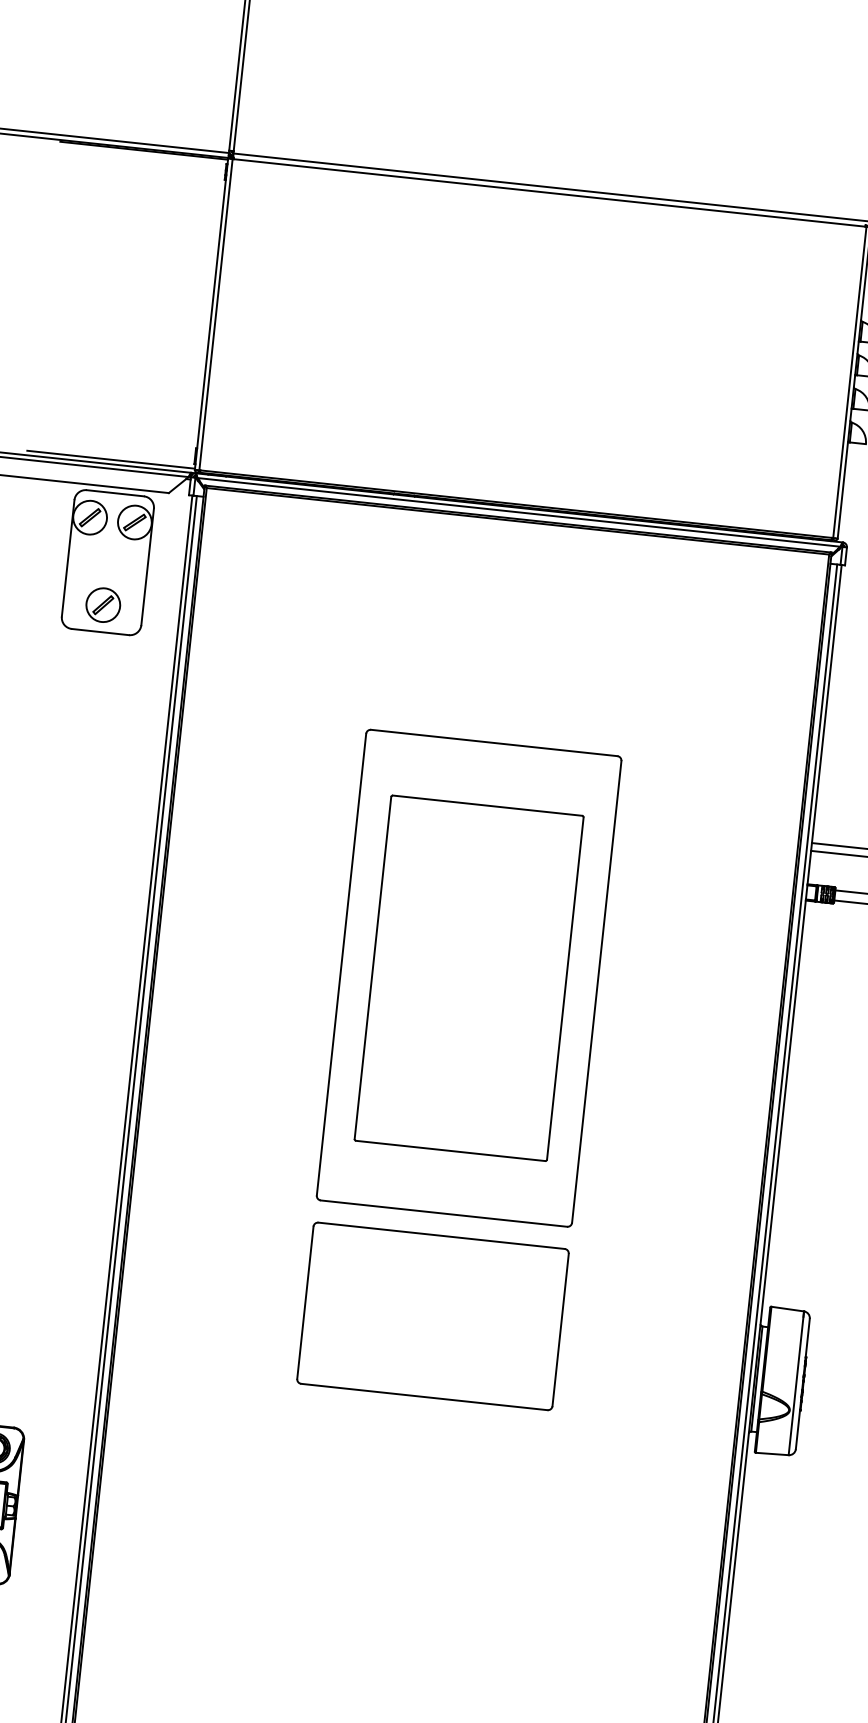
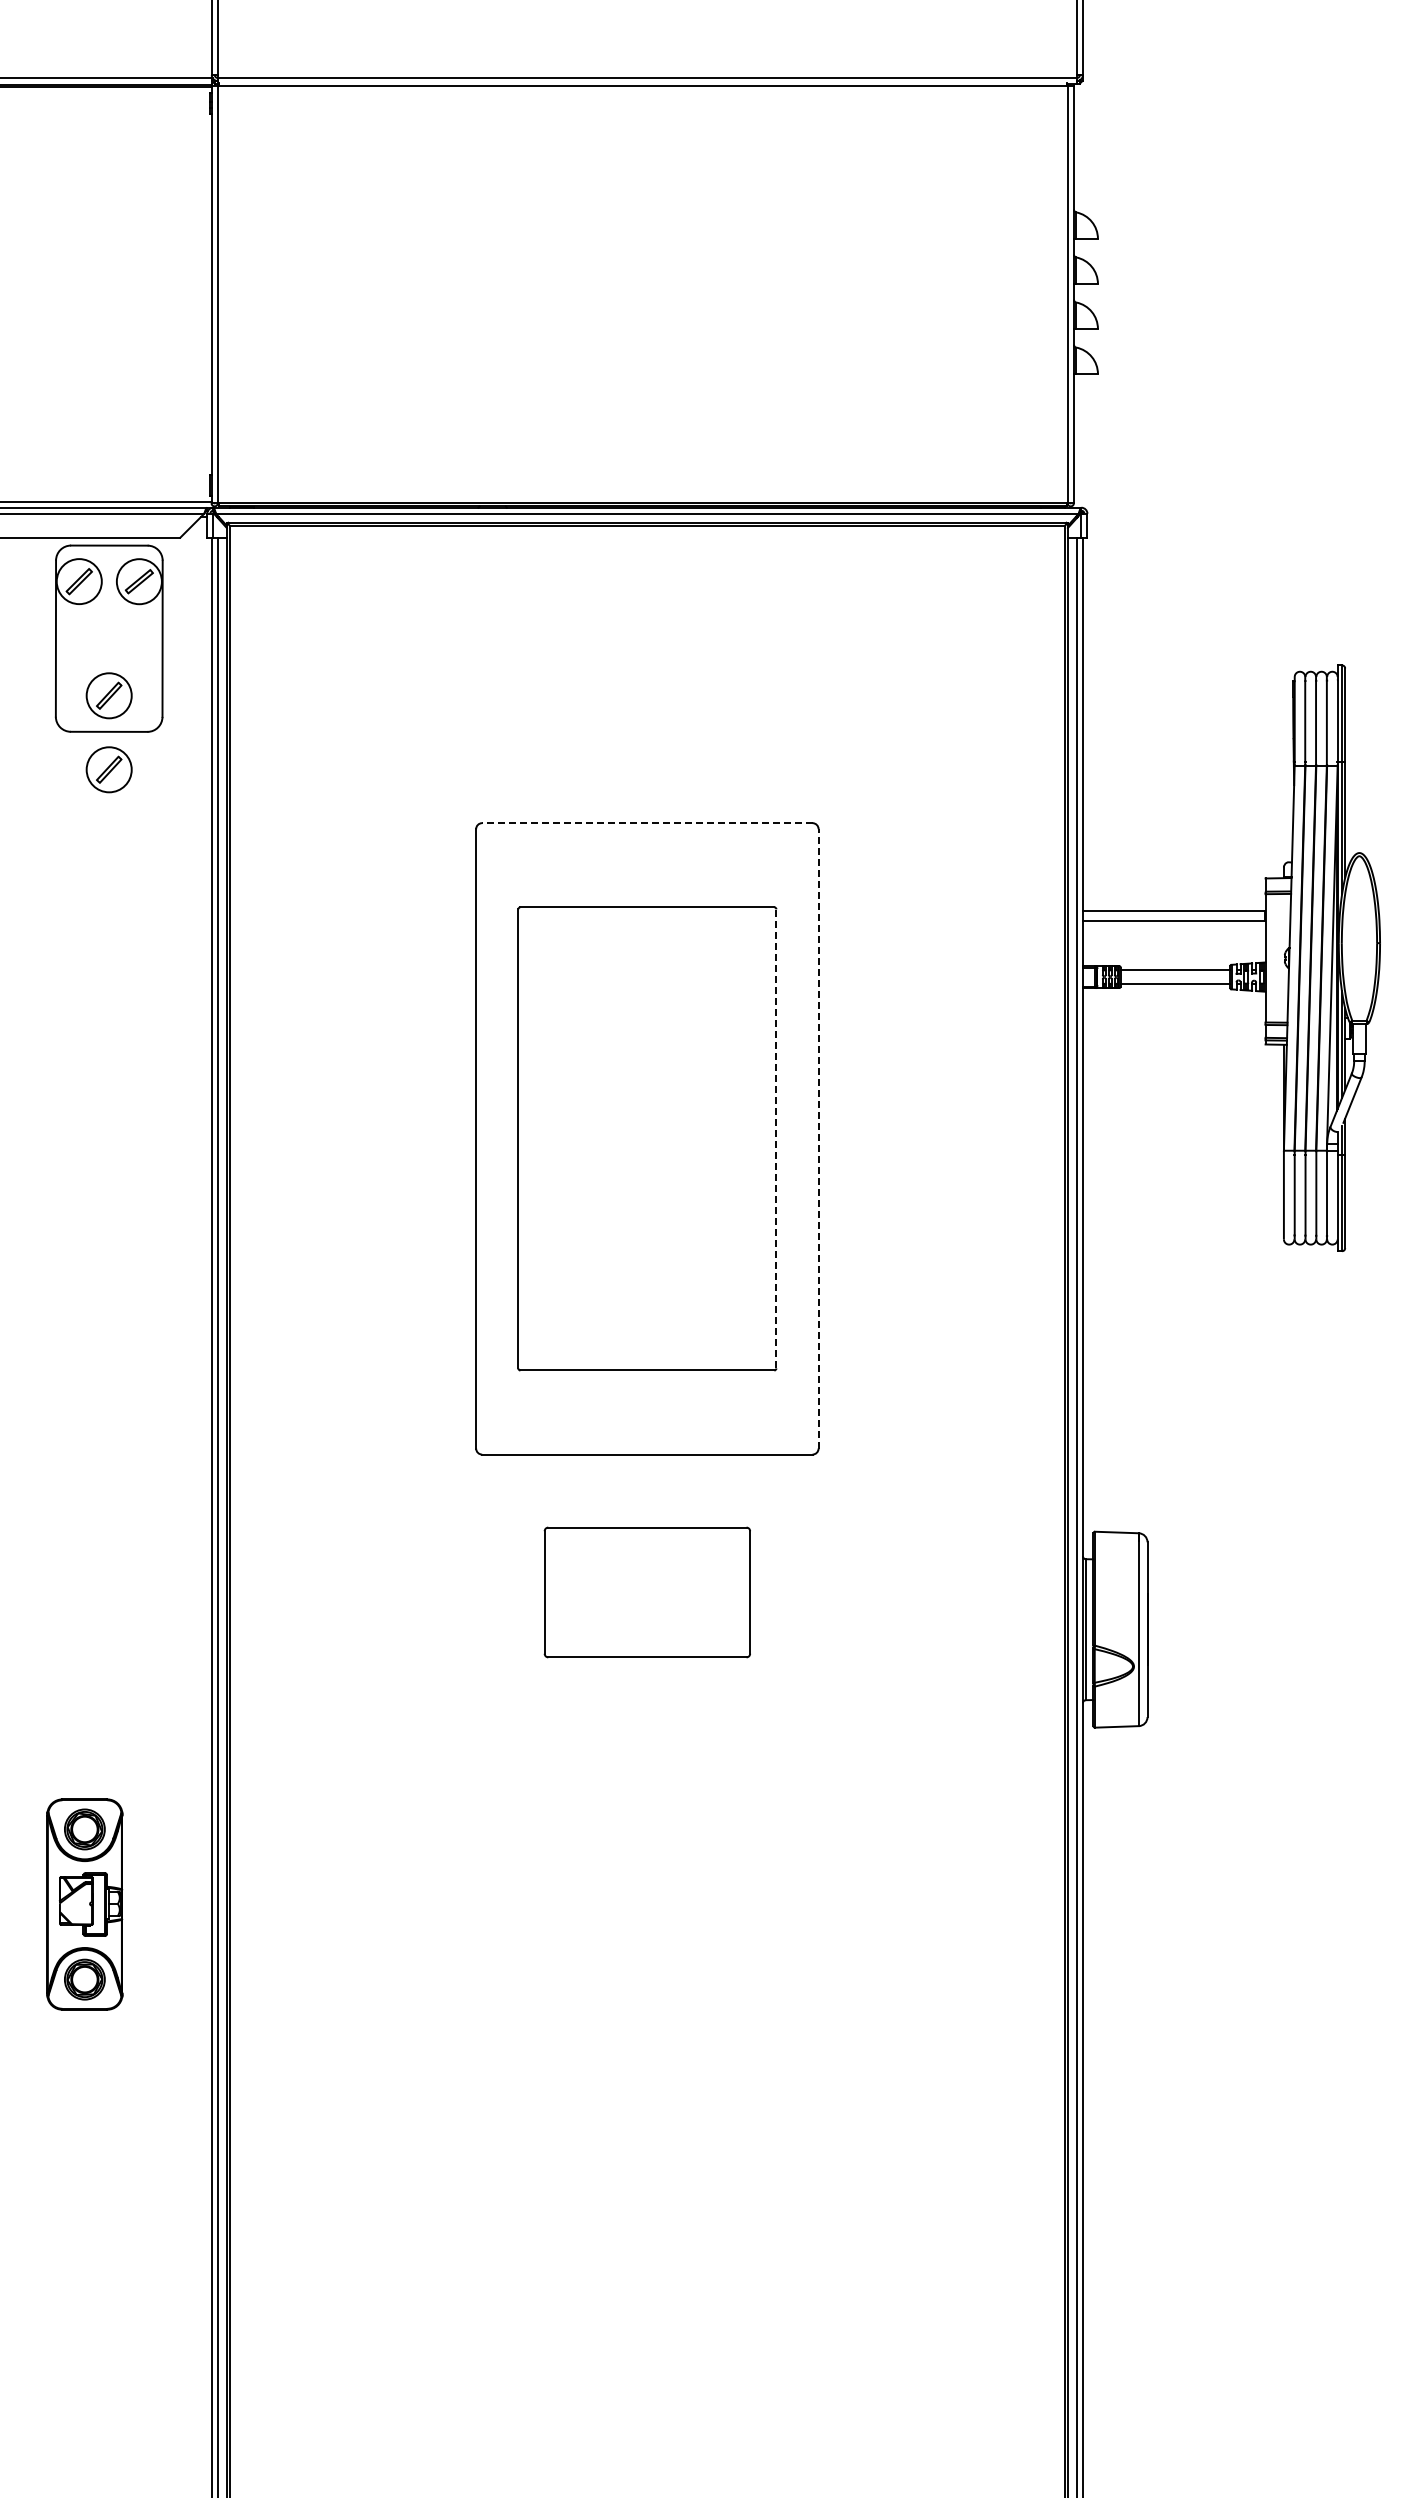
part: (96, 660) -> (108, 769), added
line: (493, 743) -> (646, 823), solid -> dashed
line: (565, 988) -> (776, 1138), solid -> dashed
line: (596, 991) -> (818, 1138), solid -> dashed
part: (433, 1316) -> (647, 1592), size x0.6

